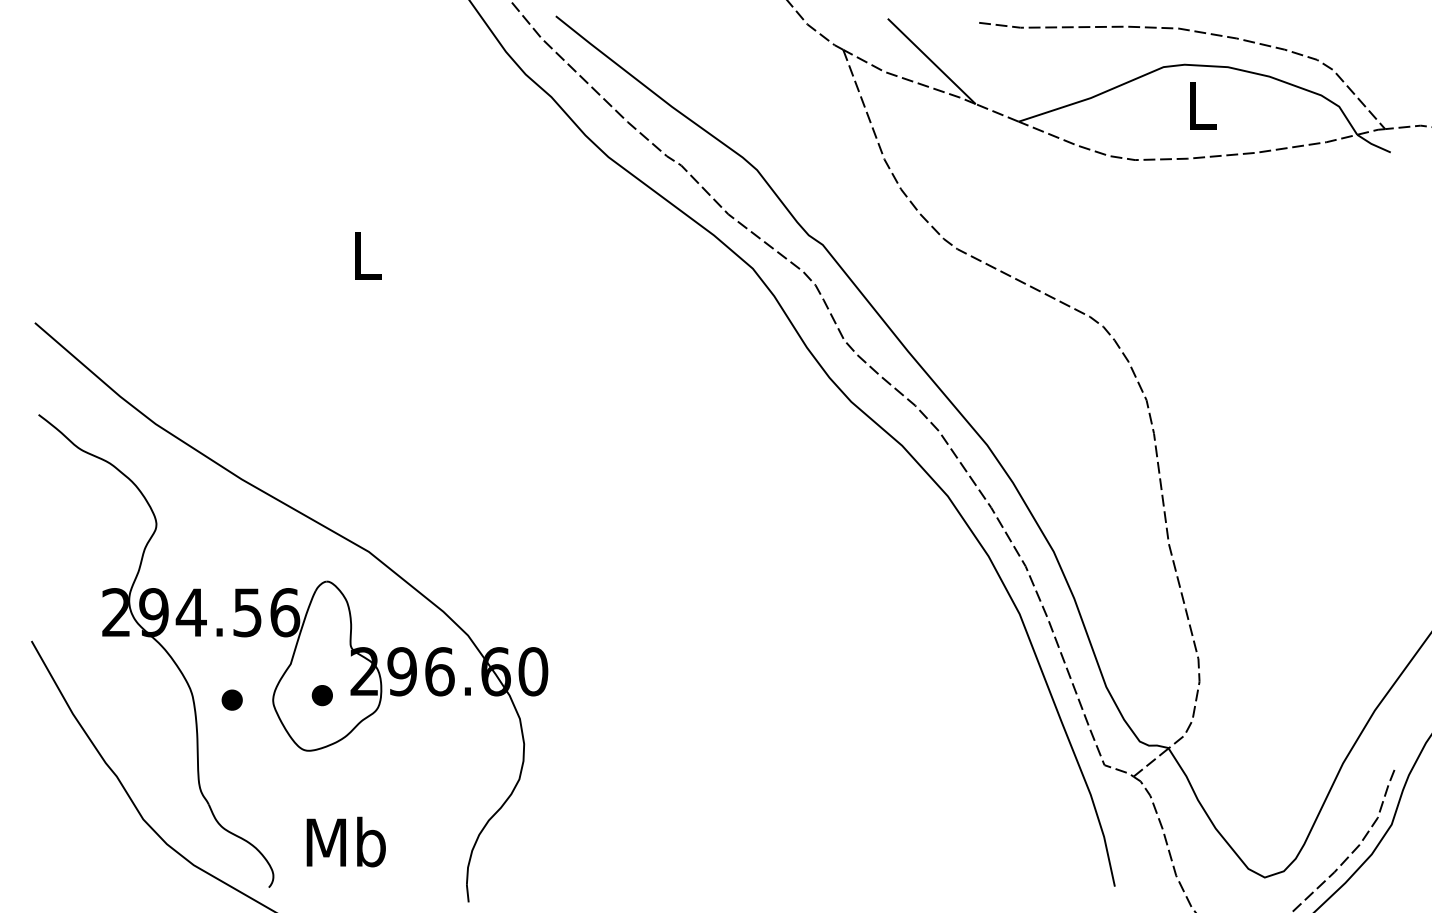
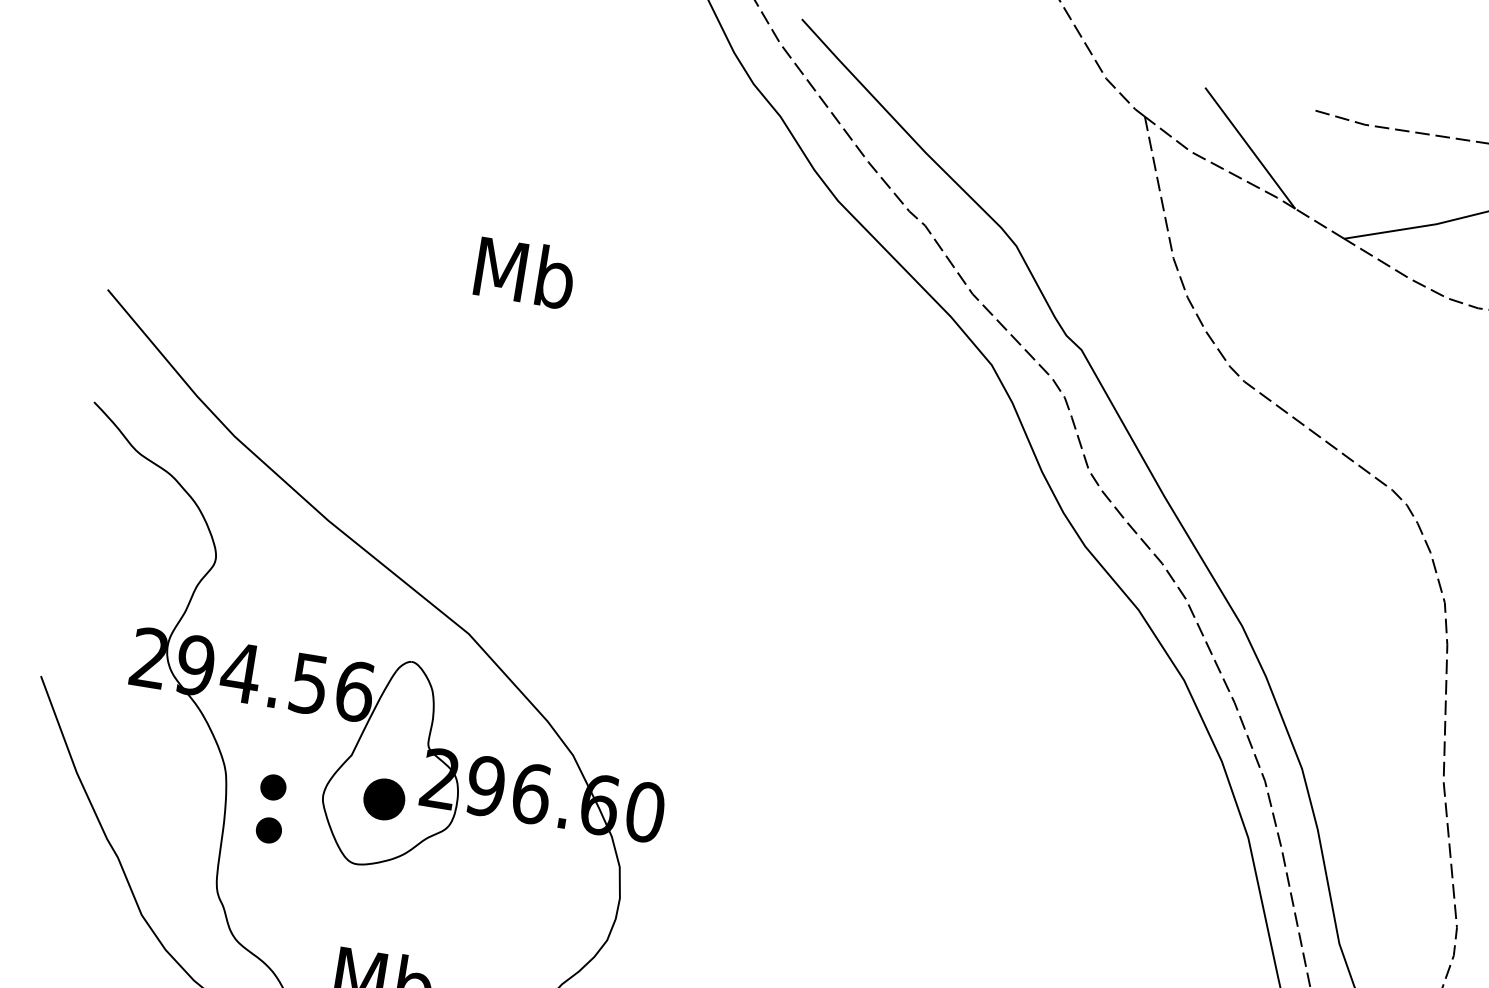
text: (366, 254) -> (524, 271), L -> Mb
part: (321, 695) -> (382, 799), size x1.6
part: (233, 734) -> (268, 829), added

